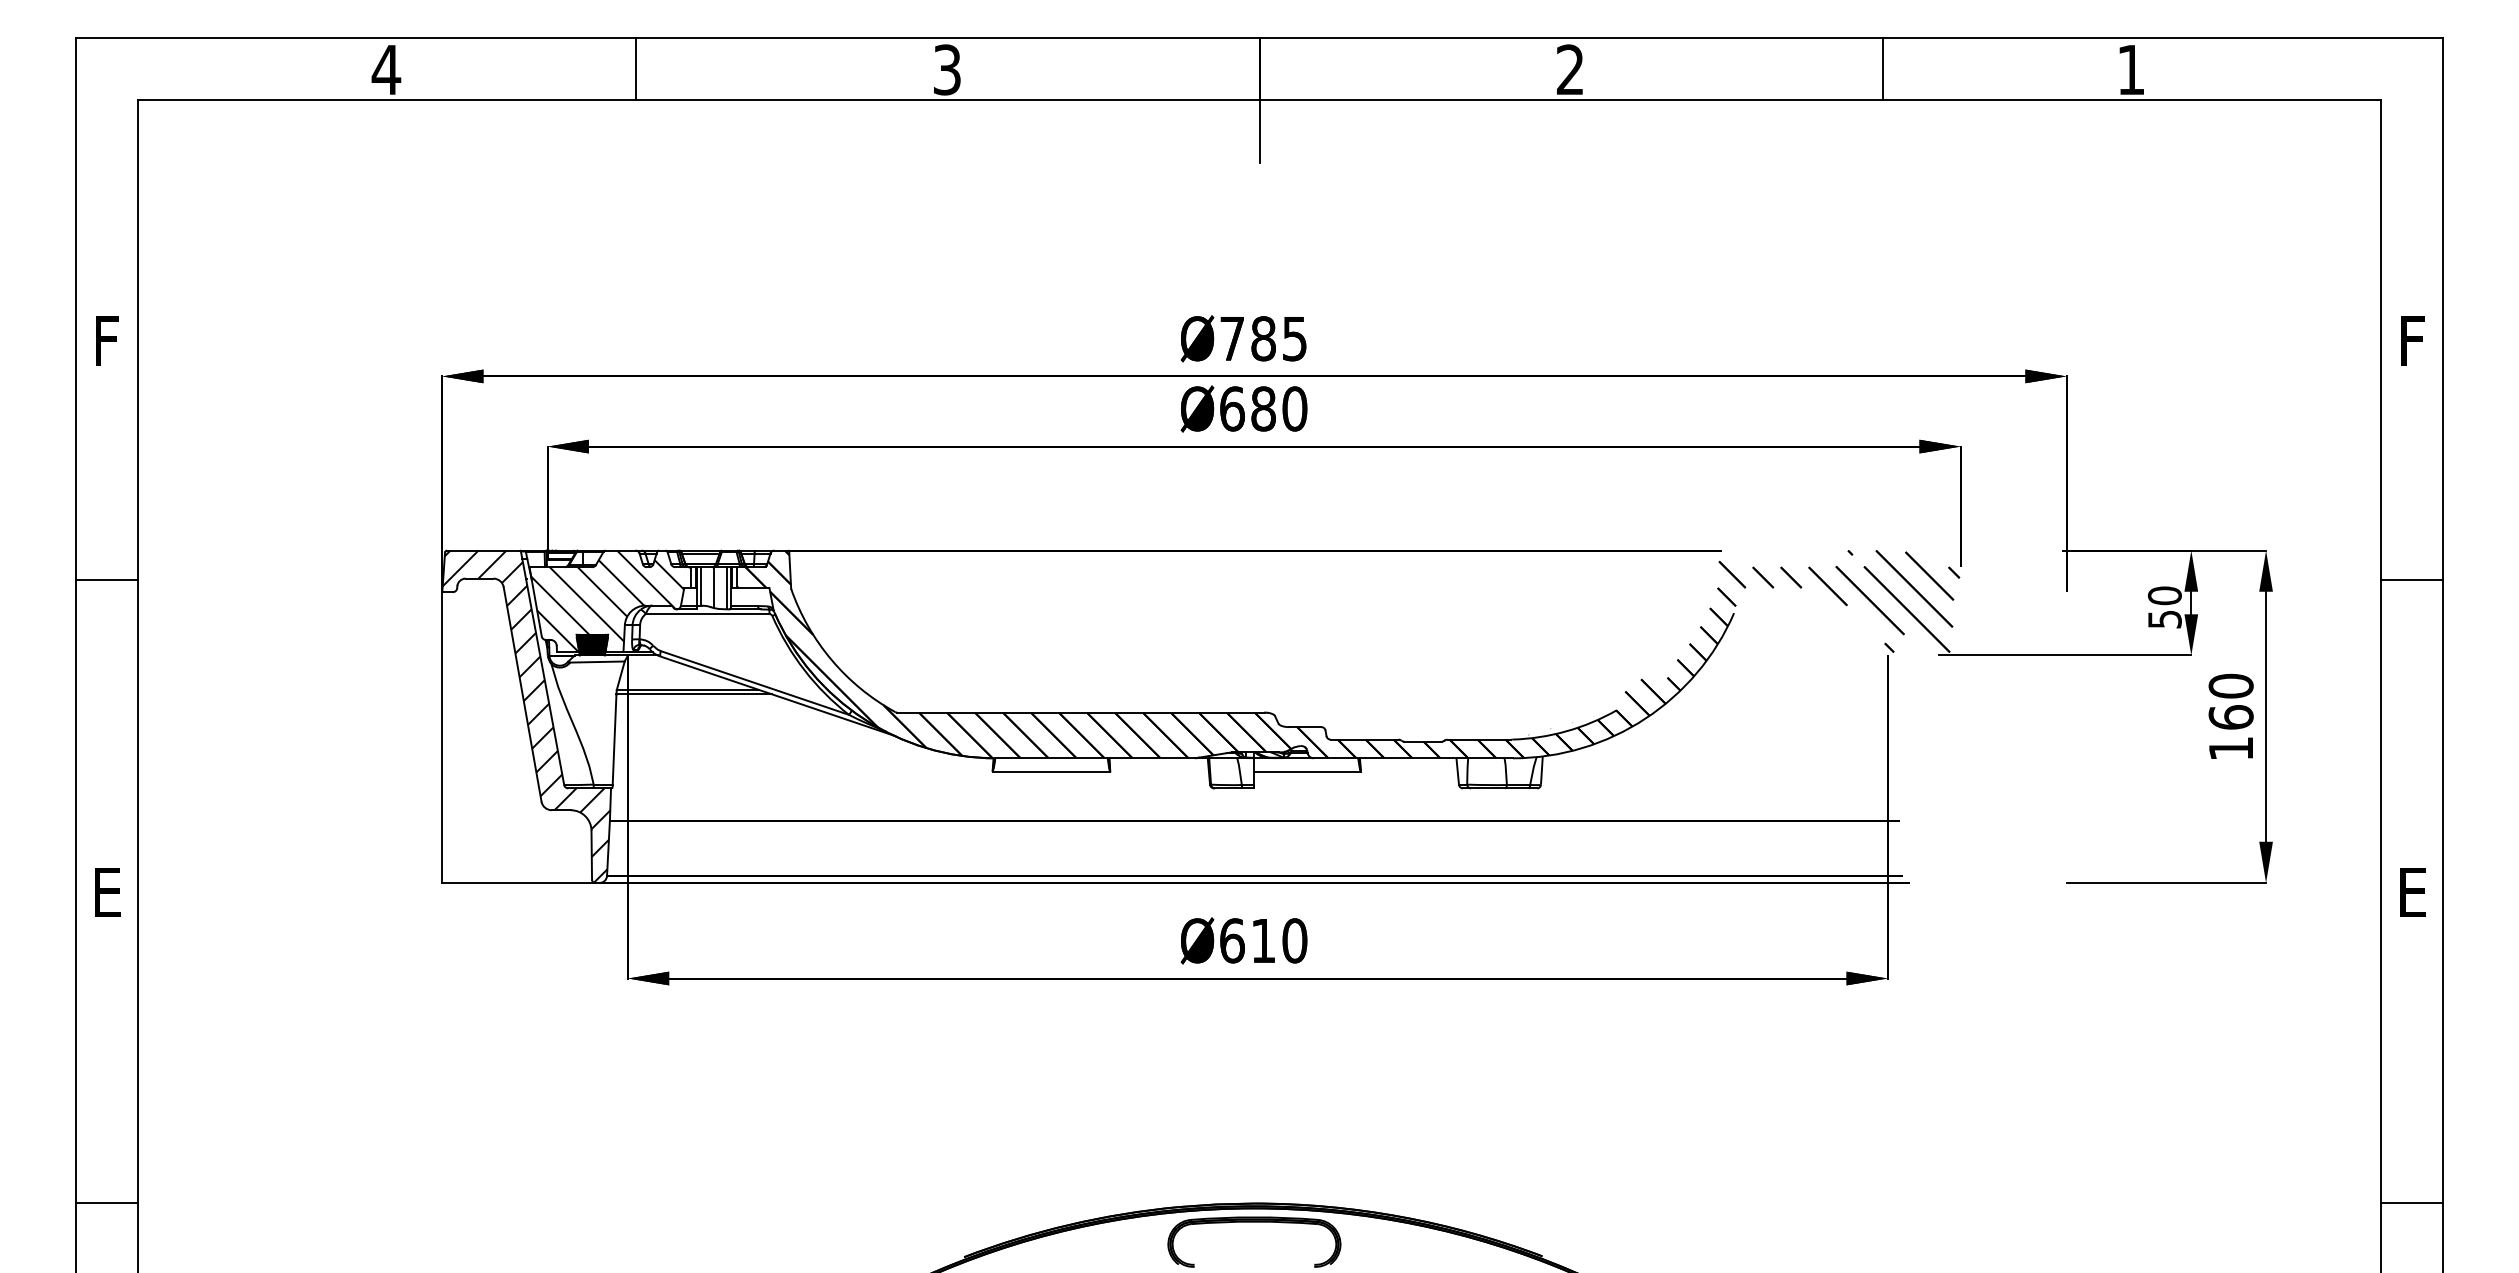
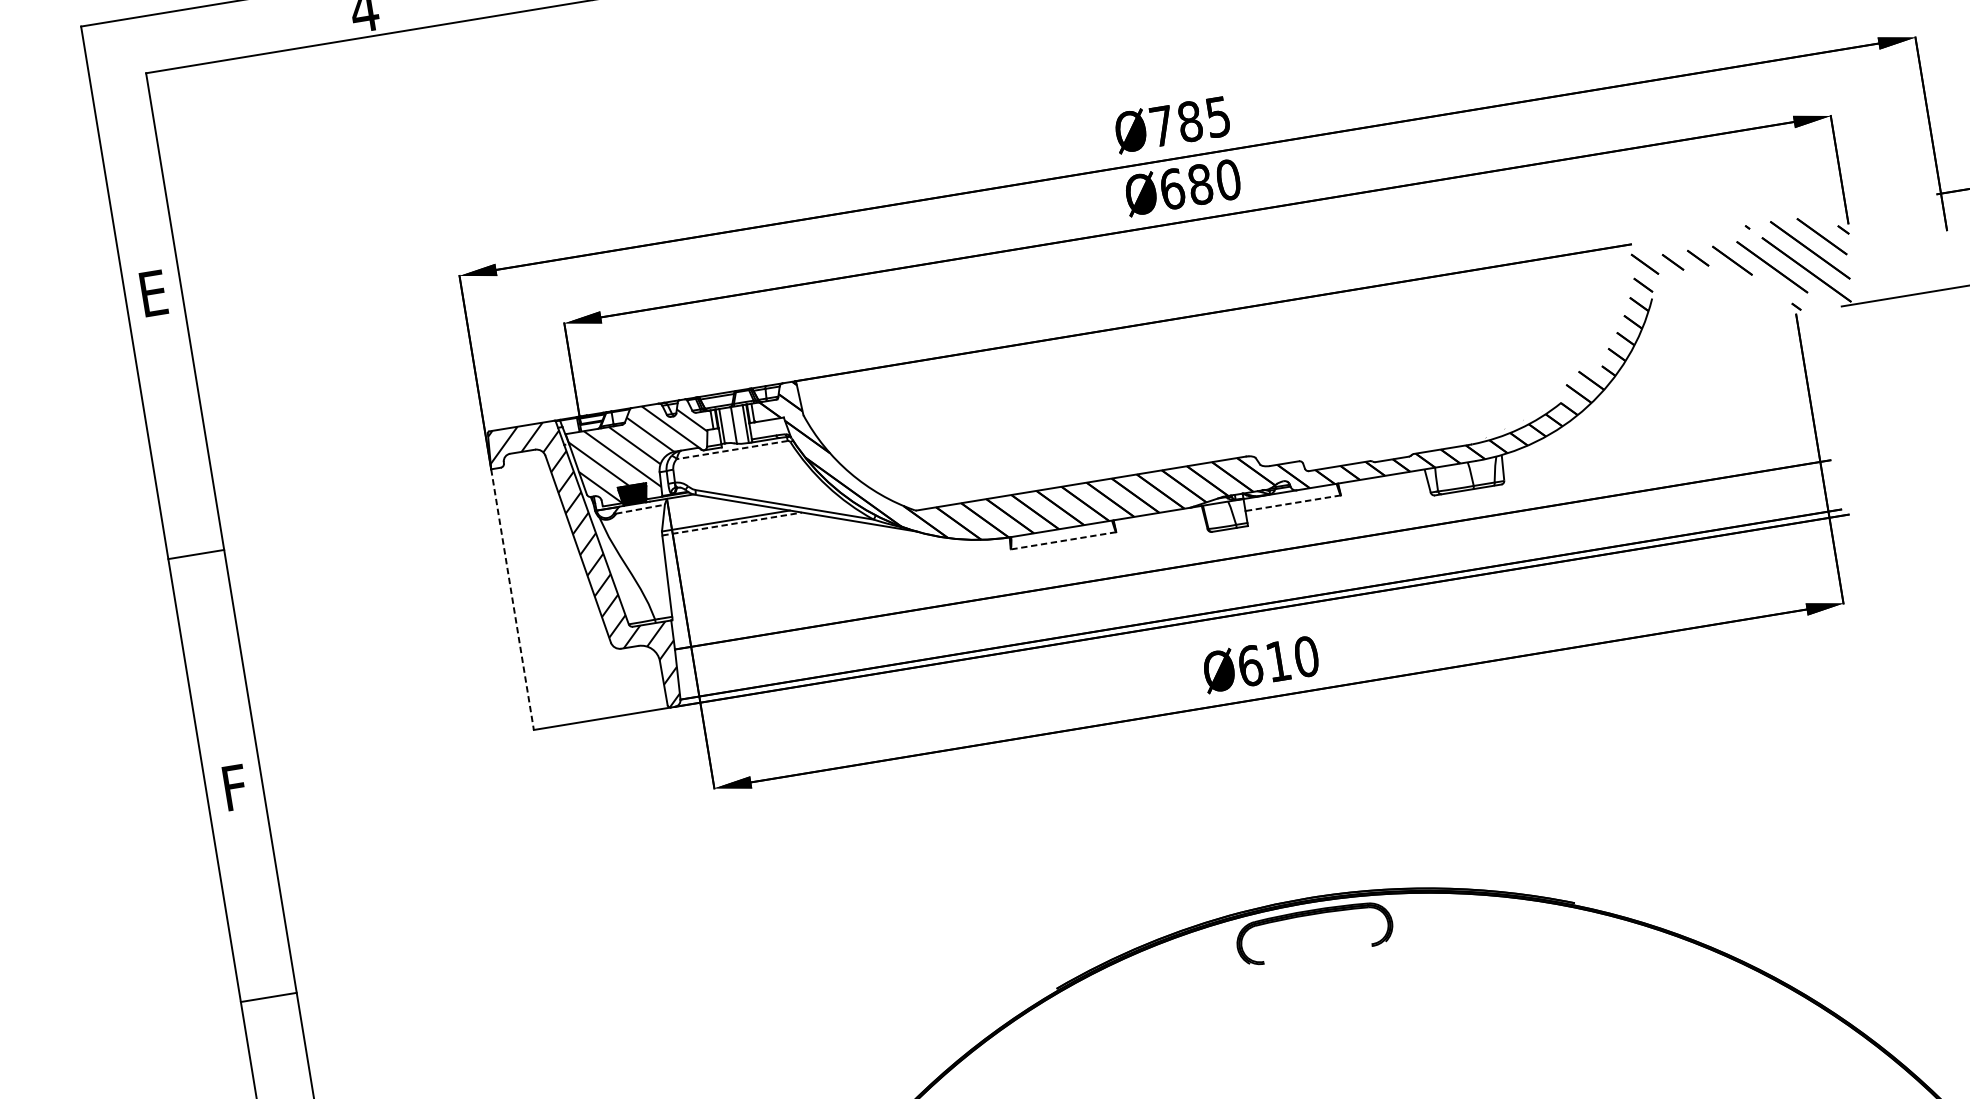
text: (106, 340) -> (153, 293), F -> E
line: (106, 580) -> (196, 554), moved
line: (707, 614) -> (732, 450), solid -> dashed
line: (597, 662) -> (640, 509), solid -> dashed
line: (694, 694) -> (732, 524), solid -> dashed
line: (442, 738) -> (512, 600), solid -> dashed
line: (1051, 771) -> (1063, 540), solid -> dashed
line: (1307, 771) -> (1293, 503), solid -> dashed
text: (107, 892) -> (235, 787), E -> F
line: (106, 1203) -> (268, 997), moved

